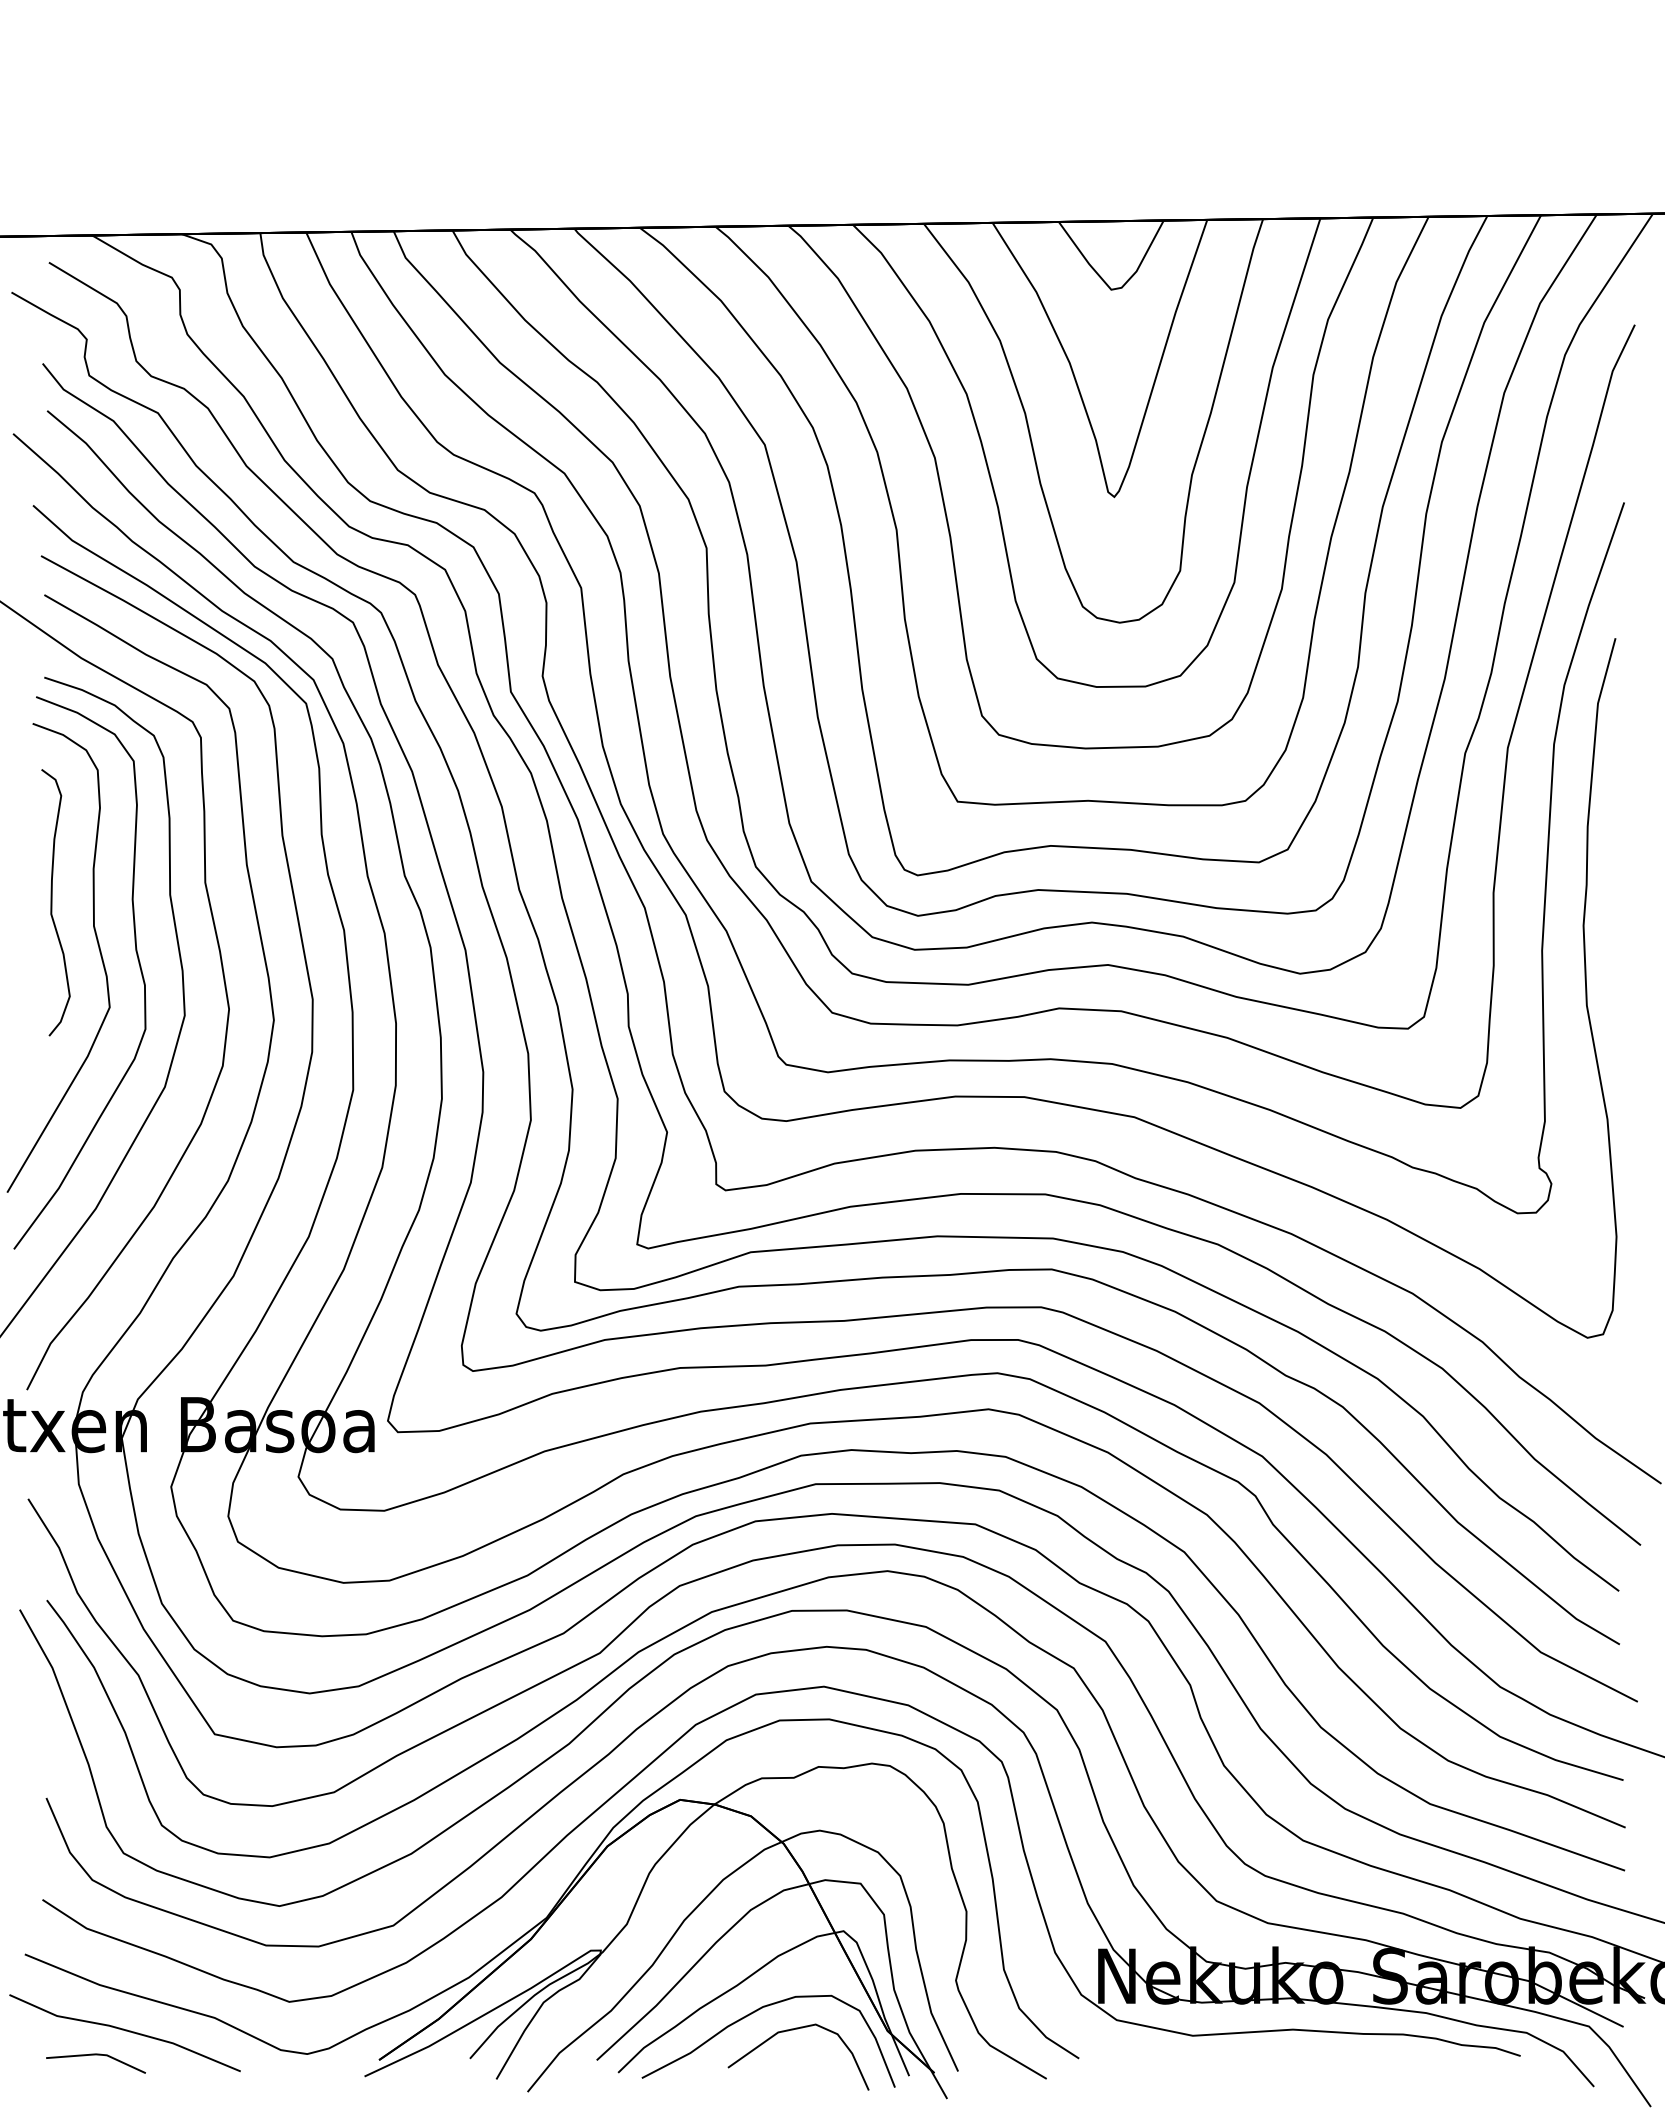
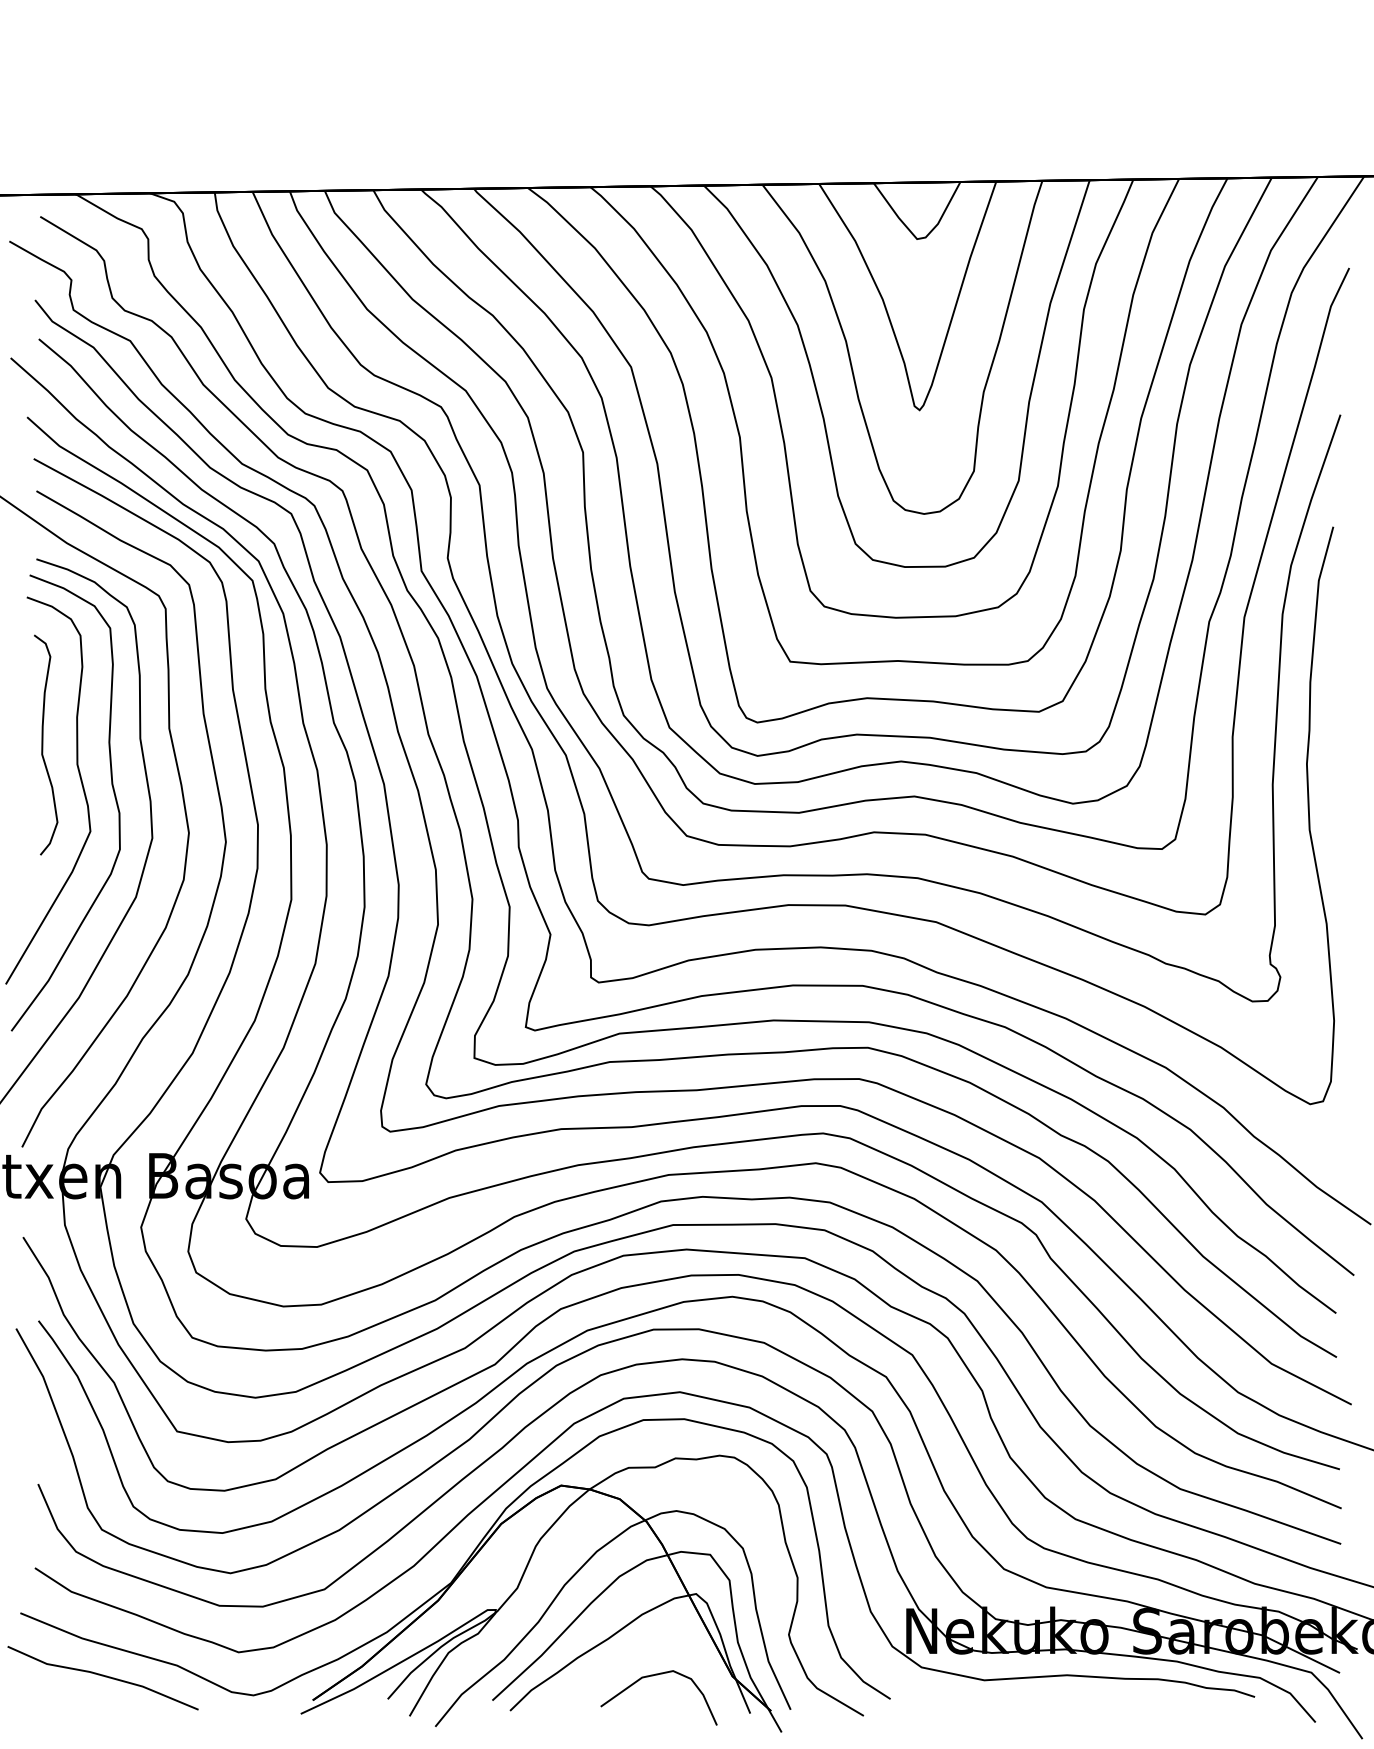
curve: (755, 2012) -> (623, 1661), removed
line: (95, 2055) -> (78, 1696), removed

